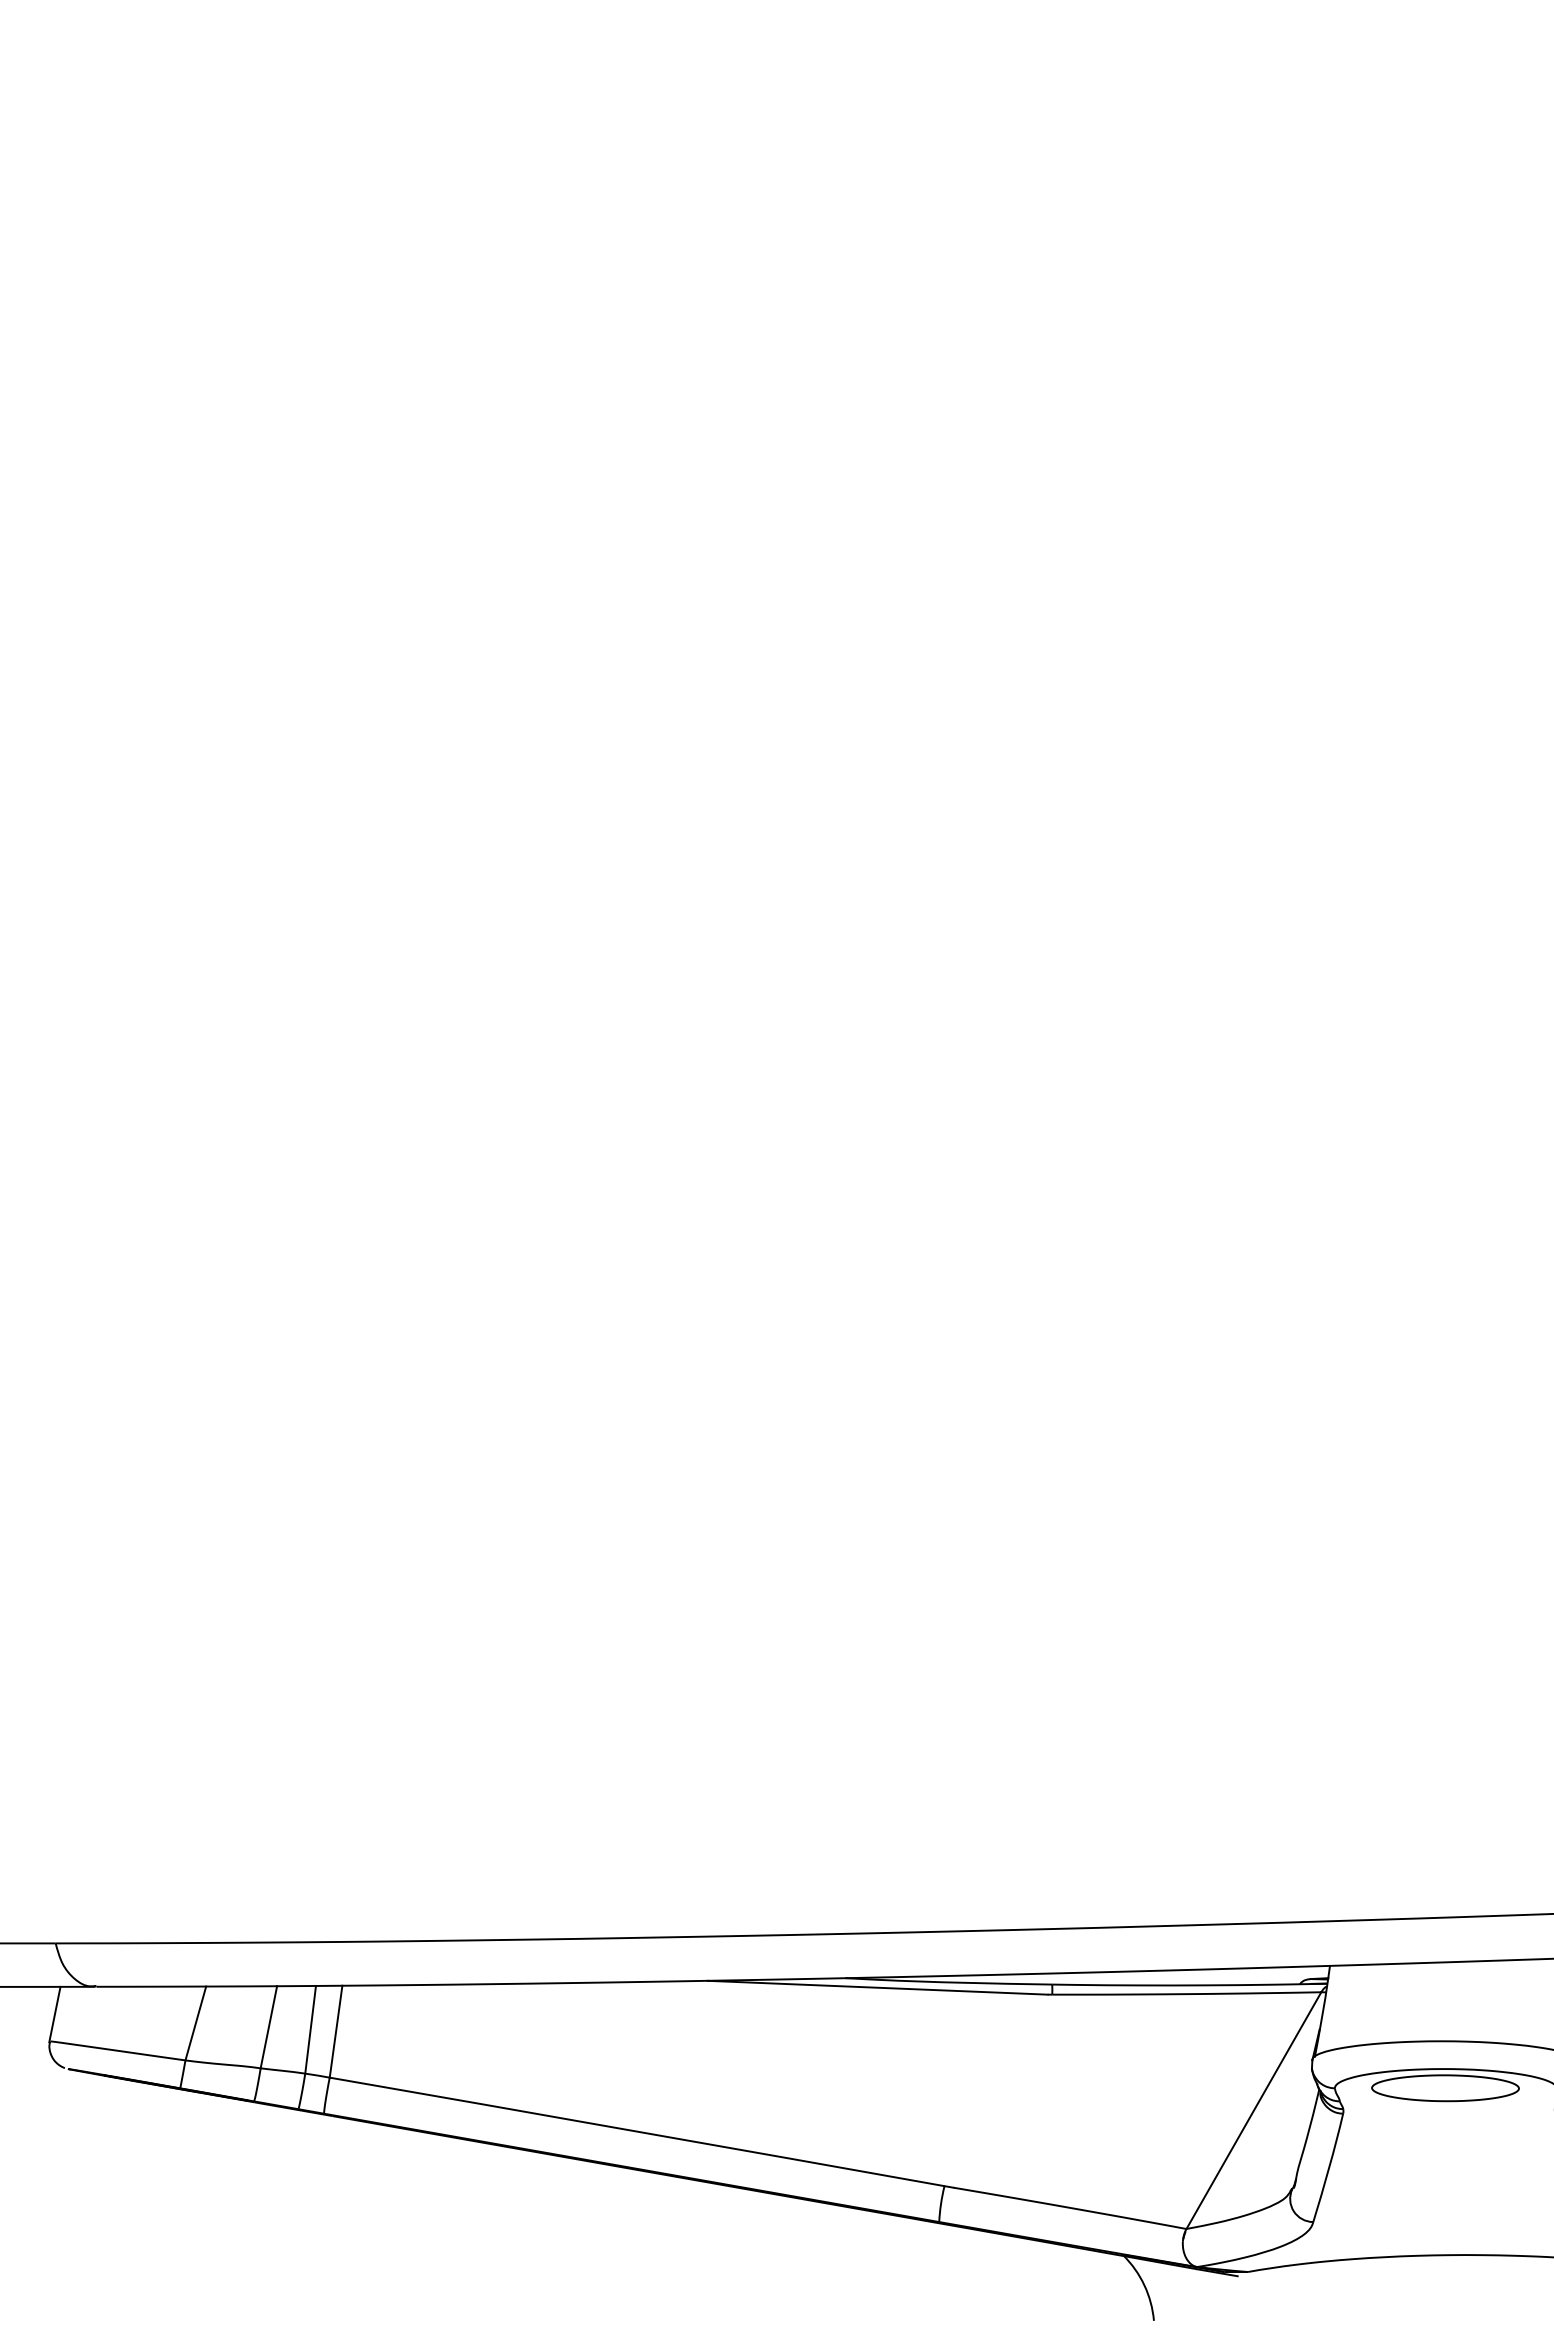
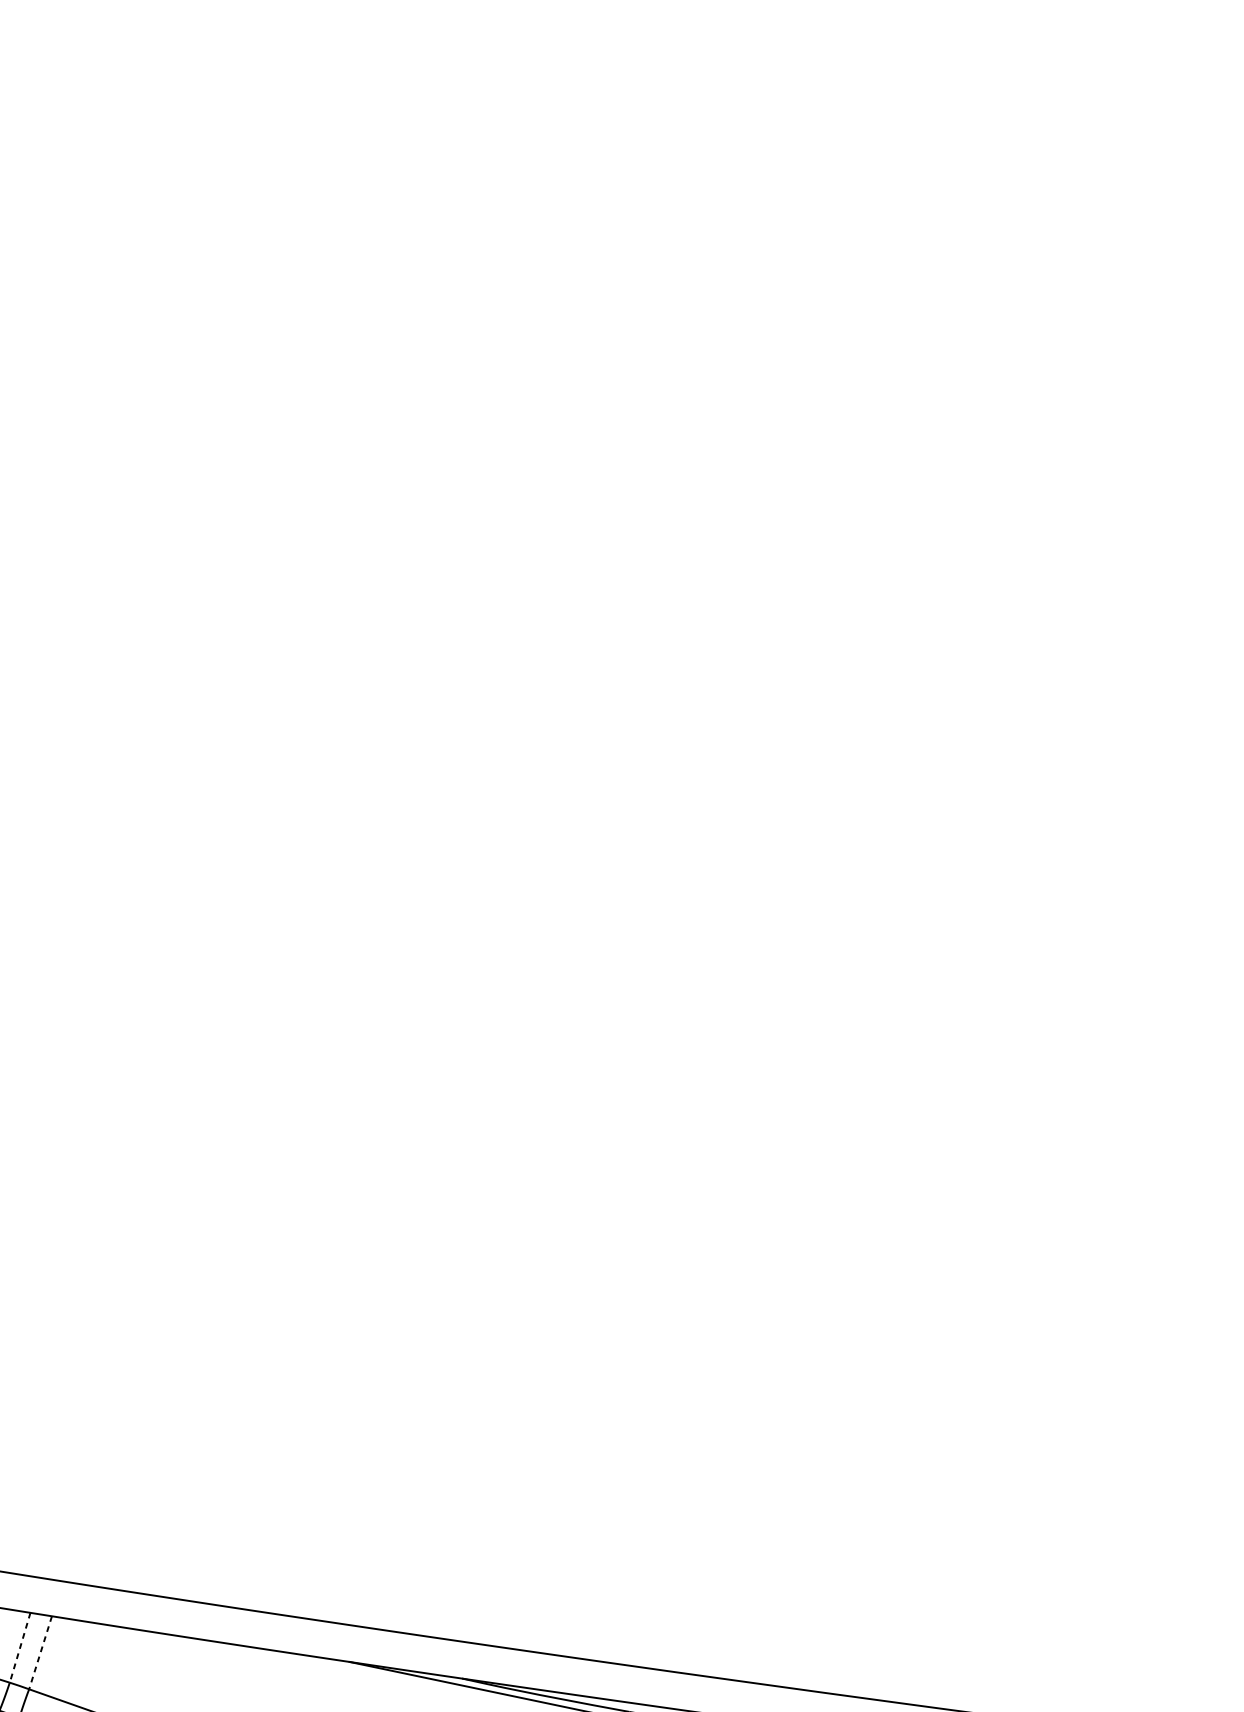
line: (310, 2030) -> (19, 1648), solid -> dashed
line: (336, 2032) -> (40, 1653), solid -> dashed

